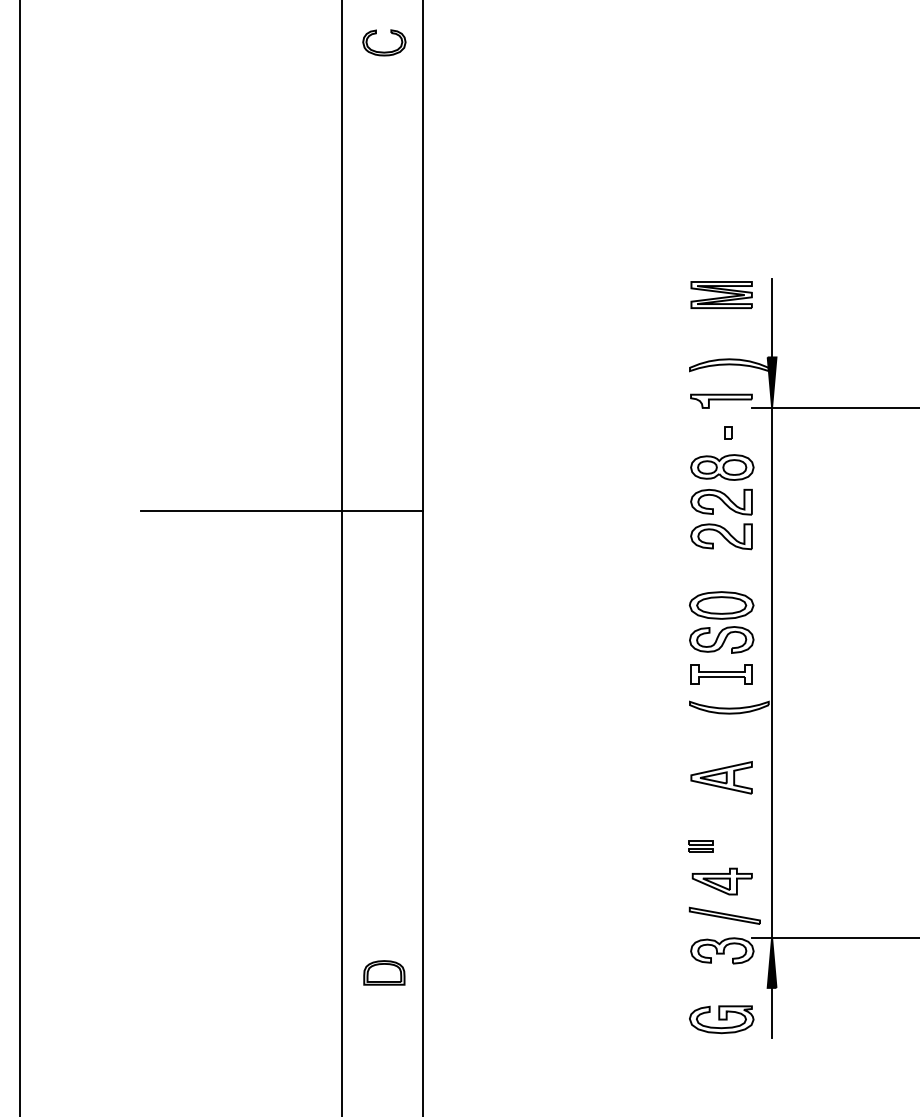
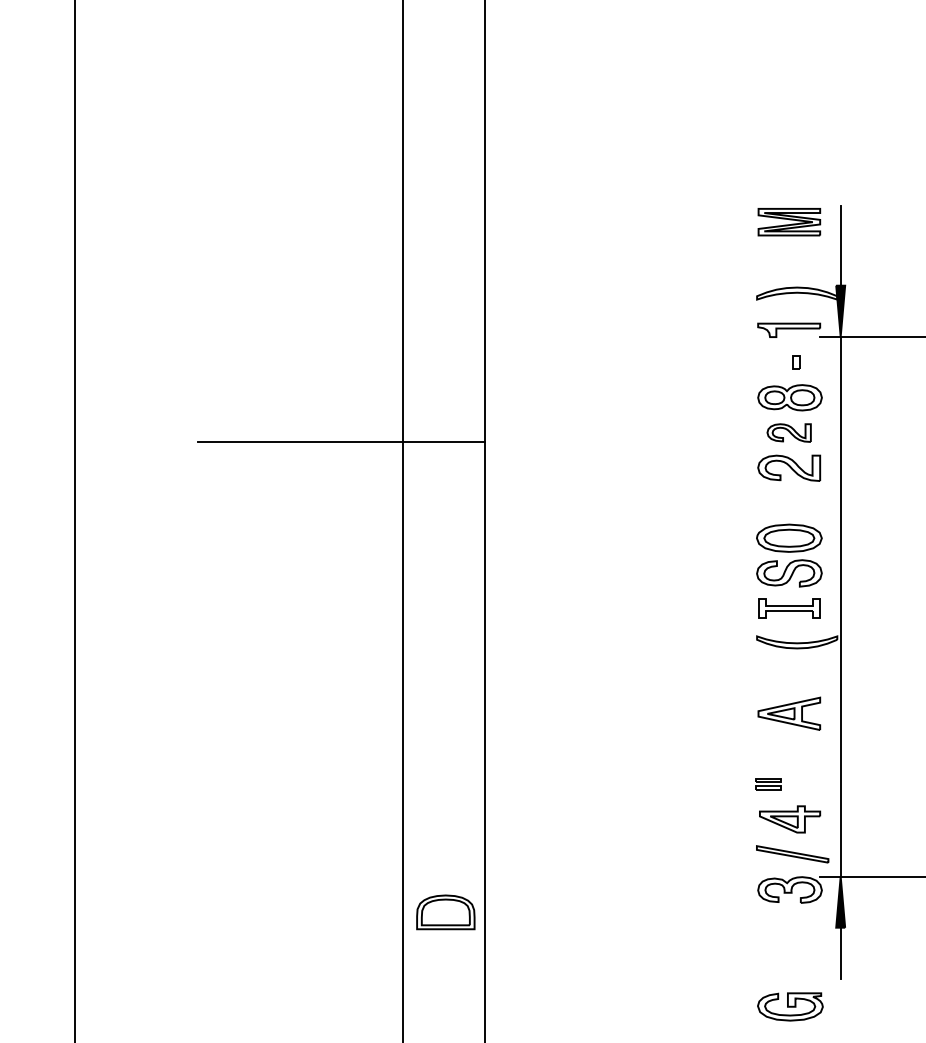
part: (721, 501) -> (789, 432), size x0.7
part: (384, 972) -> (446, 912), size x1.4
part: (721, 1019) -> (790, 1006), moved

